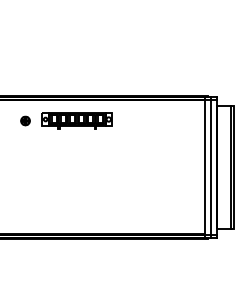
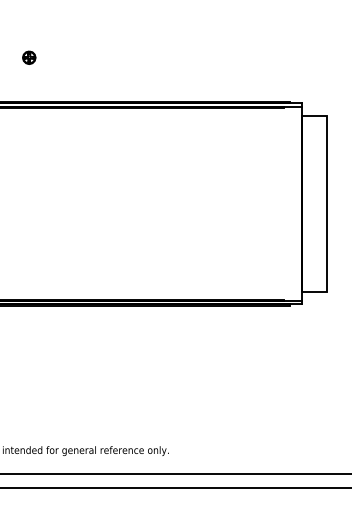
part: (25, 120) -> (29, 57), moved
part: (76, 121) -> (102, 138), removed
line: (204, 167) -> (285, 203), removed
line: (210, 167) -> (293, 203), removed
line: (230, 167) -> (322, 204), removed

